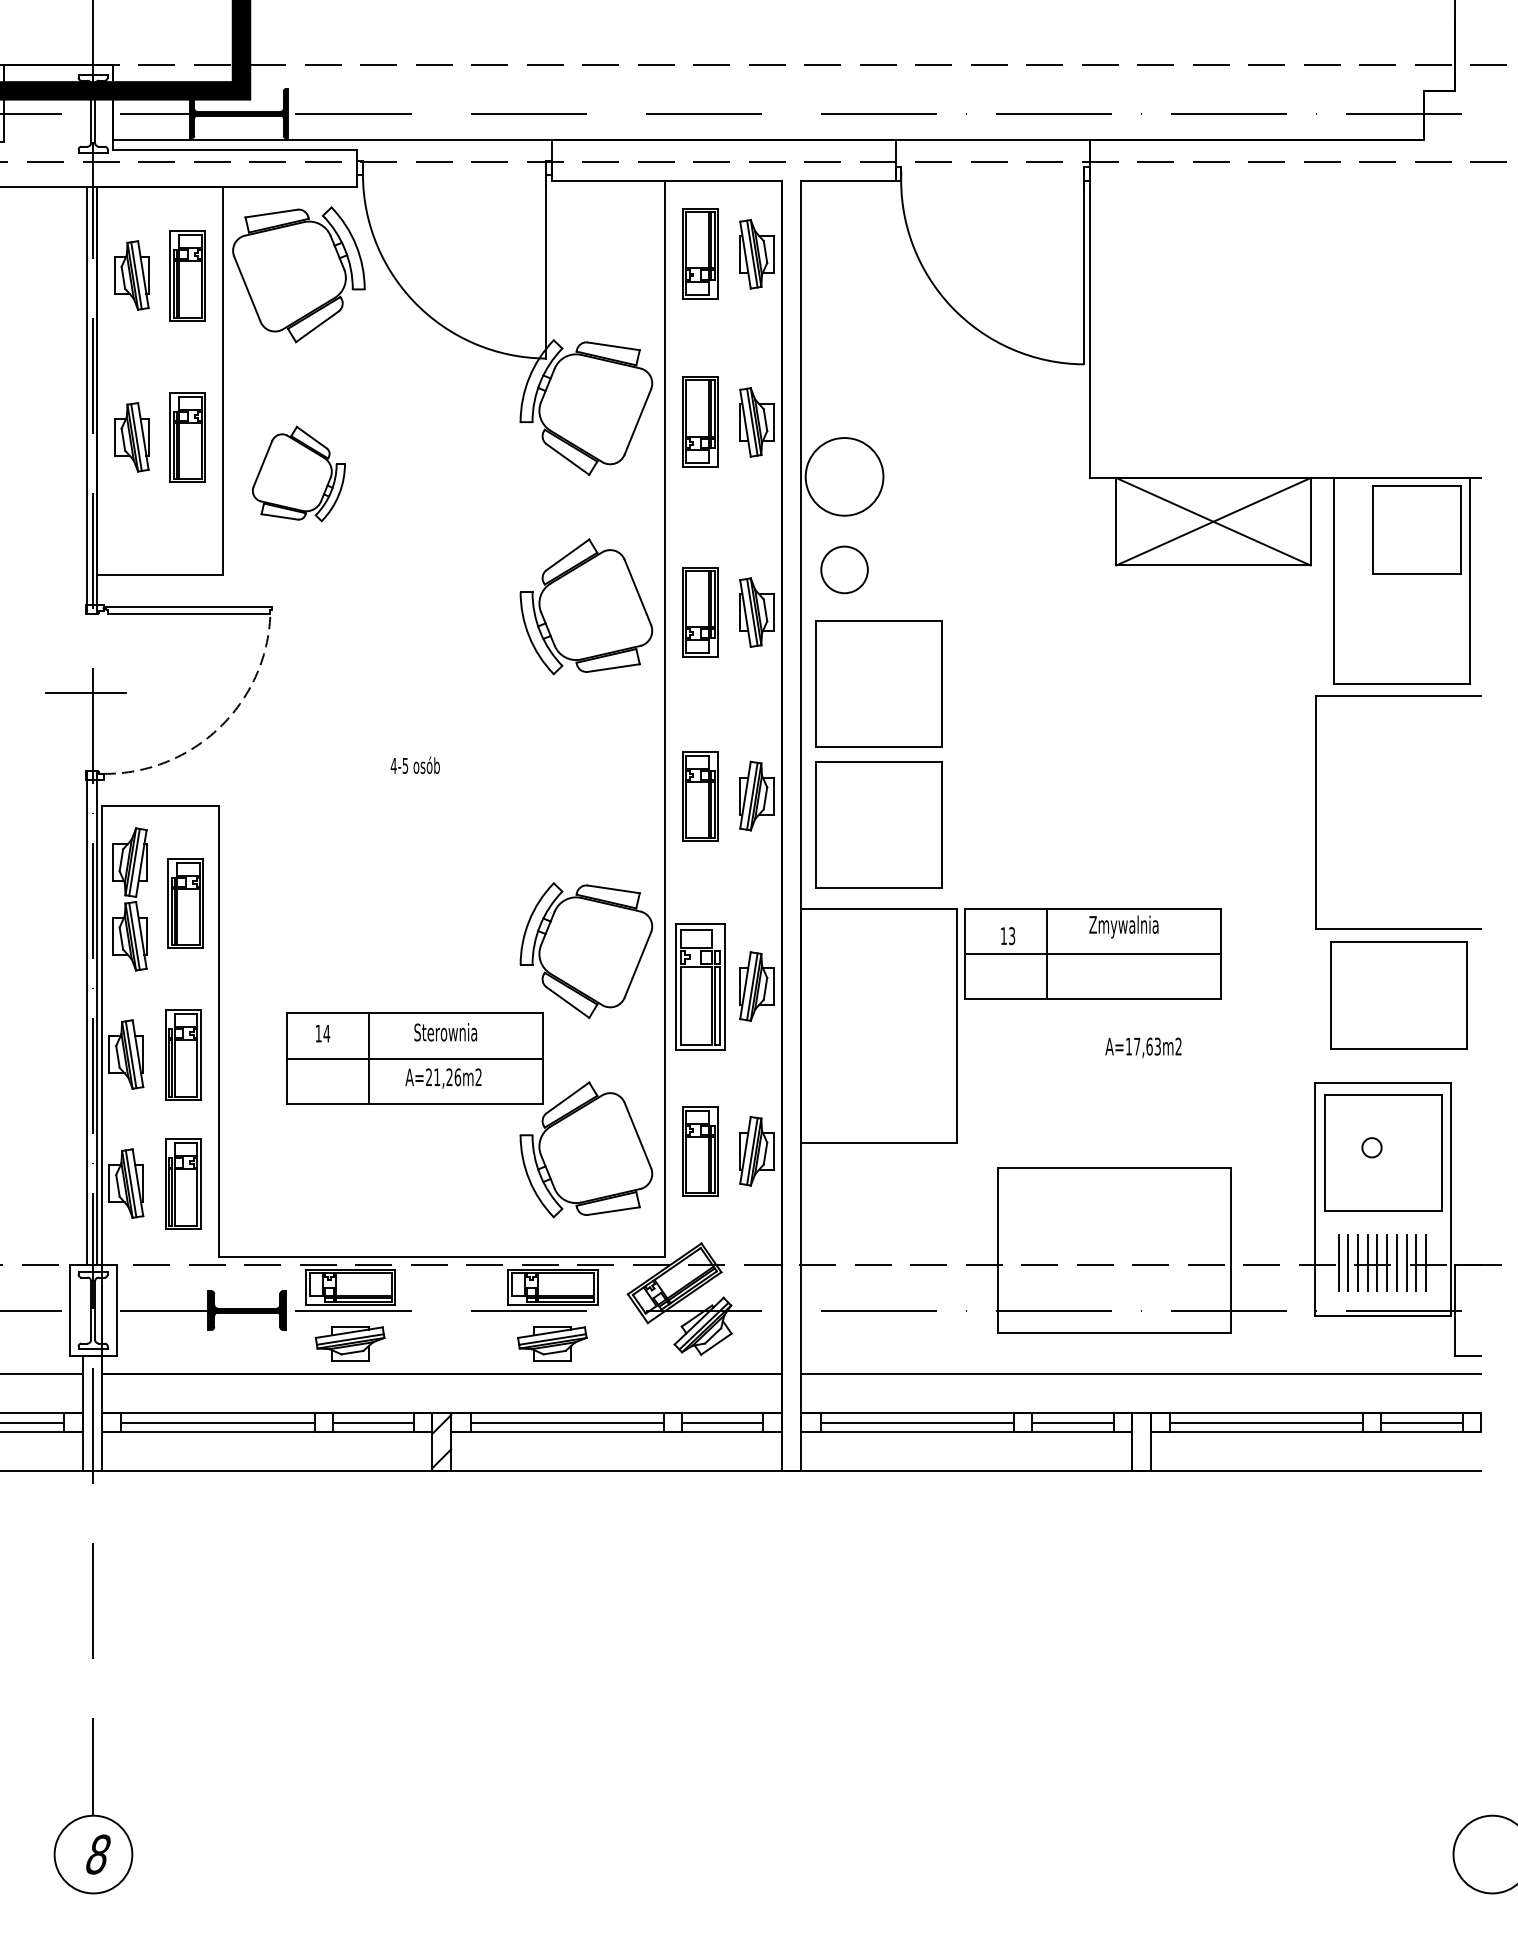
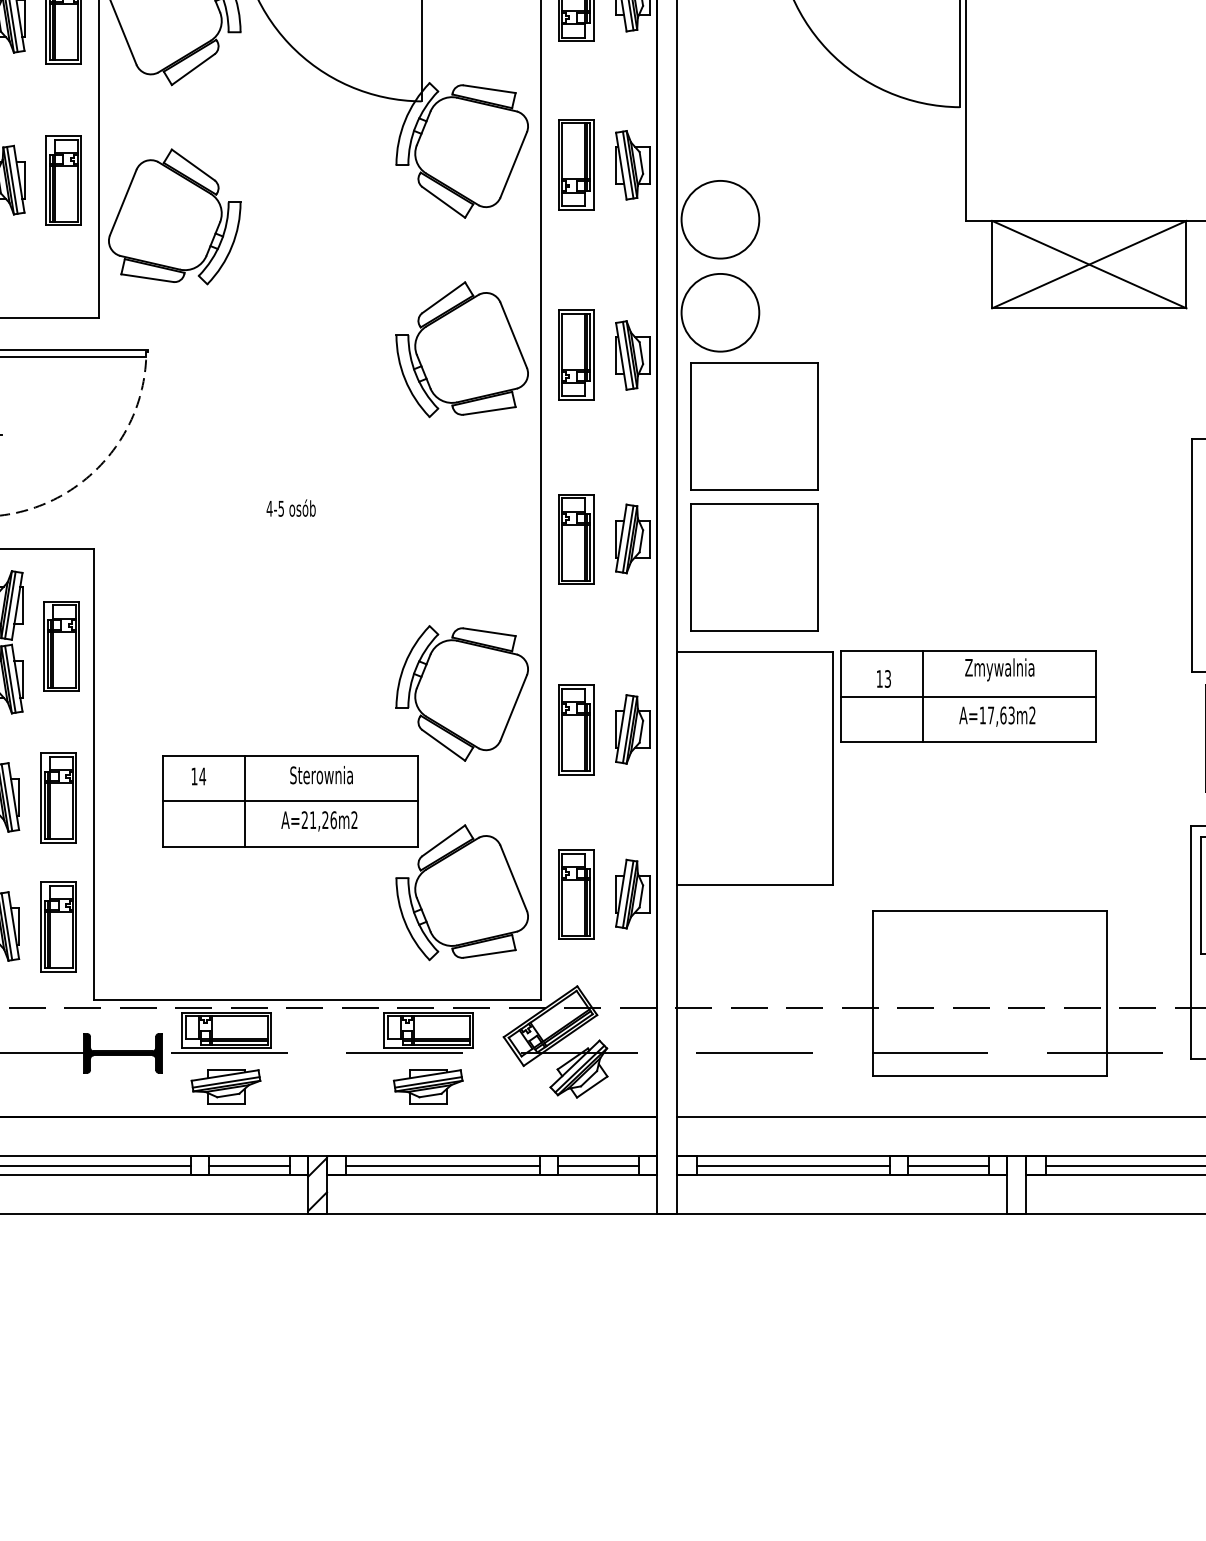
part: (298, 473) -> (174, 216), size x1.43
circle: (844, 569) -> (720, 312), size x1.67
part: (700, 986) -> (576, 729), size x0.71
text: (1143, 1047) -> (997, 716), moved

